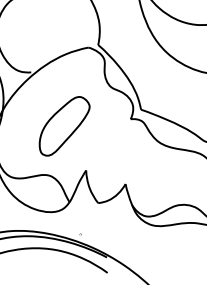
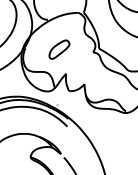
part: (64, 125) -> (59, 49), size x0.7

